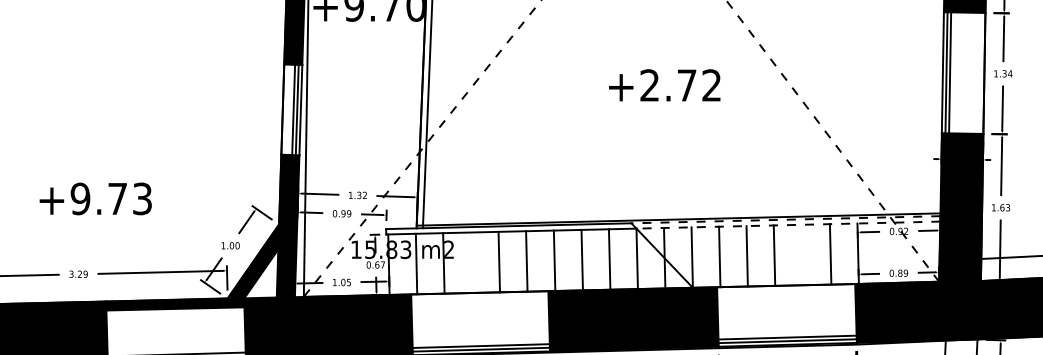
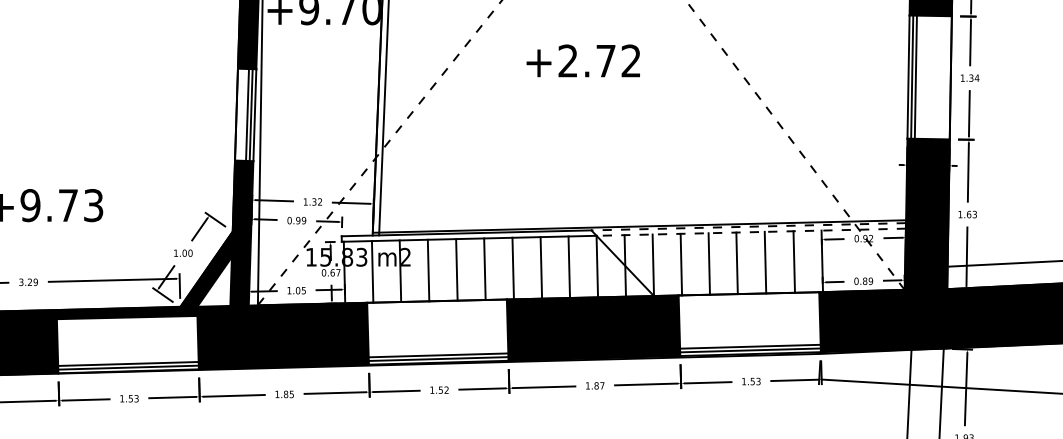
text: (663, 84) -> (582, 60), moved
line: (802, 254) -> (765, 262), added
line: (471, 262) -> (428, 270), added

